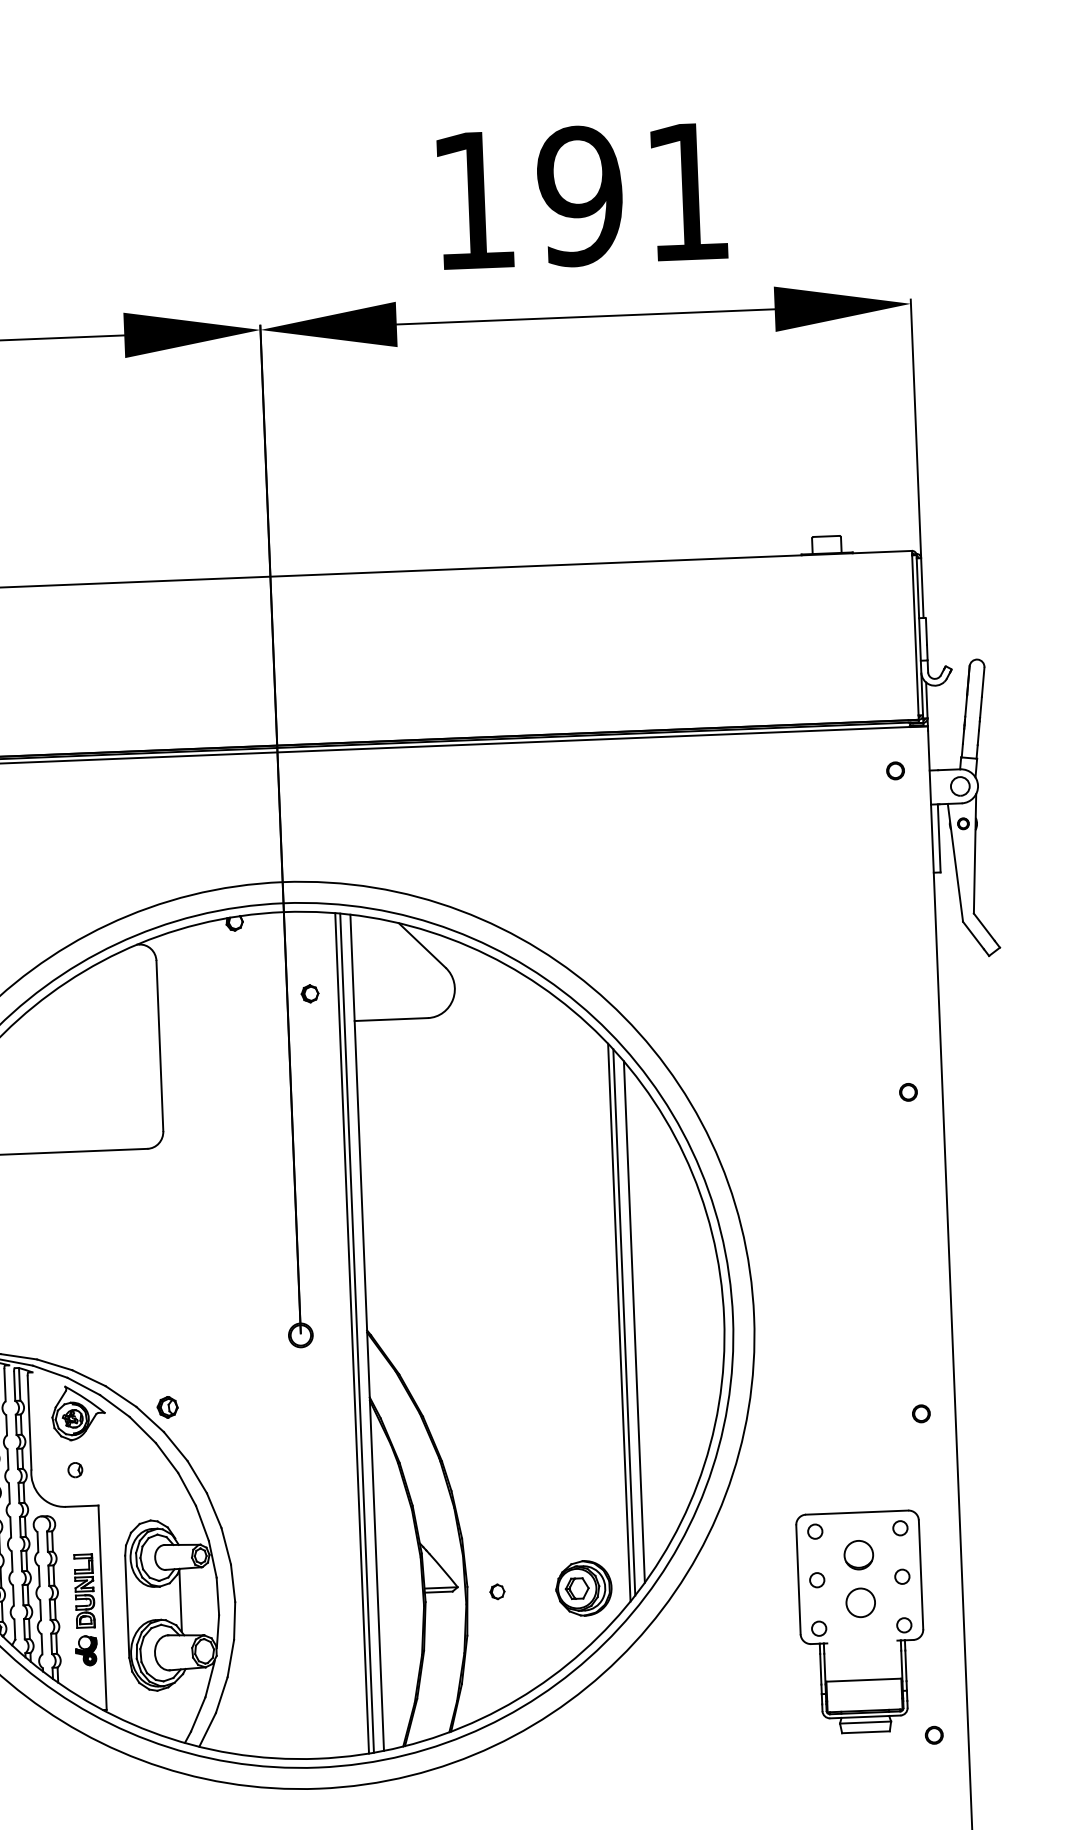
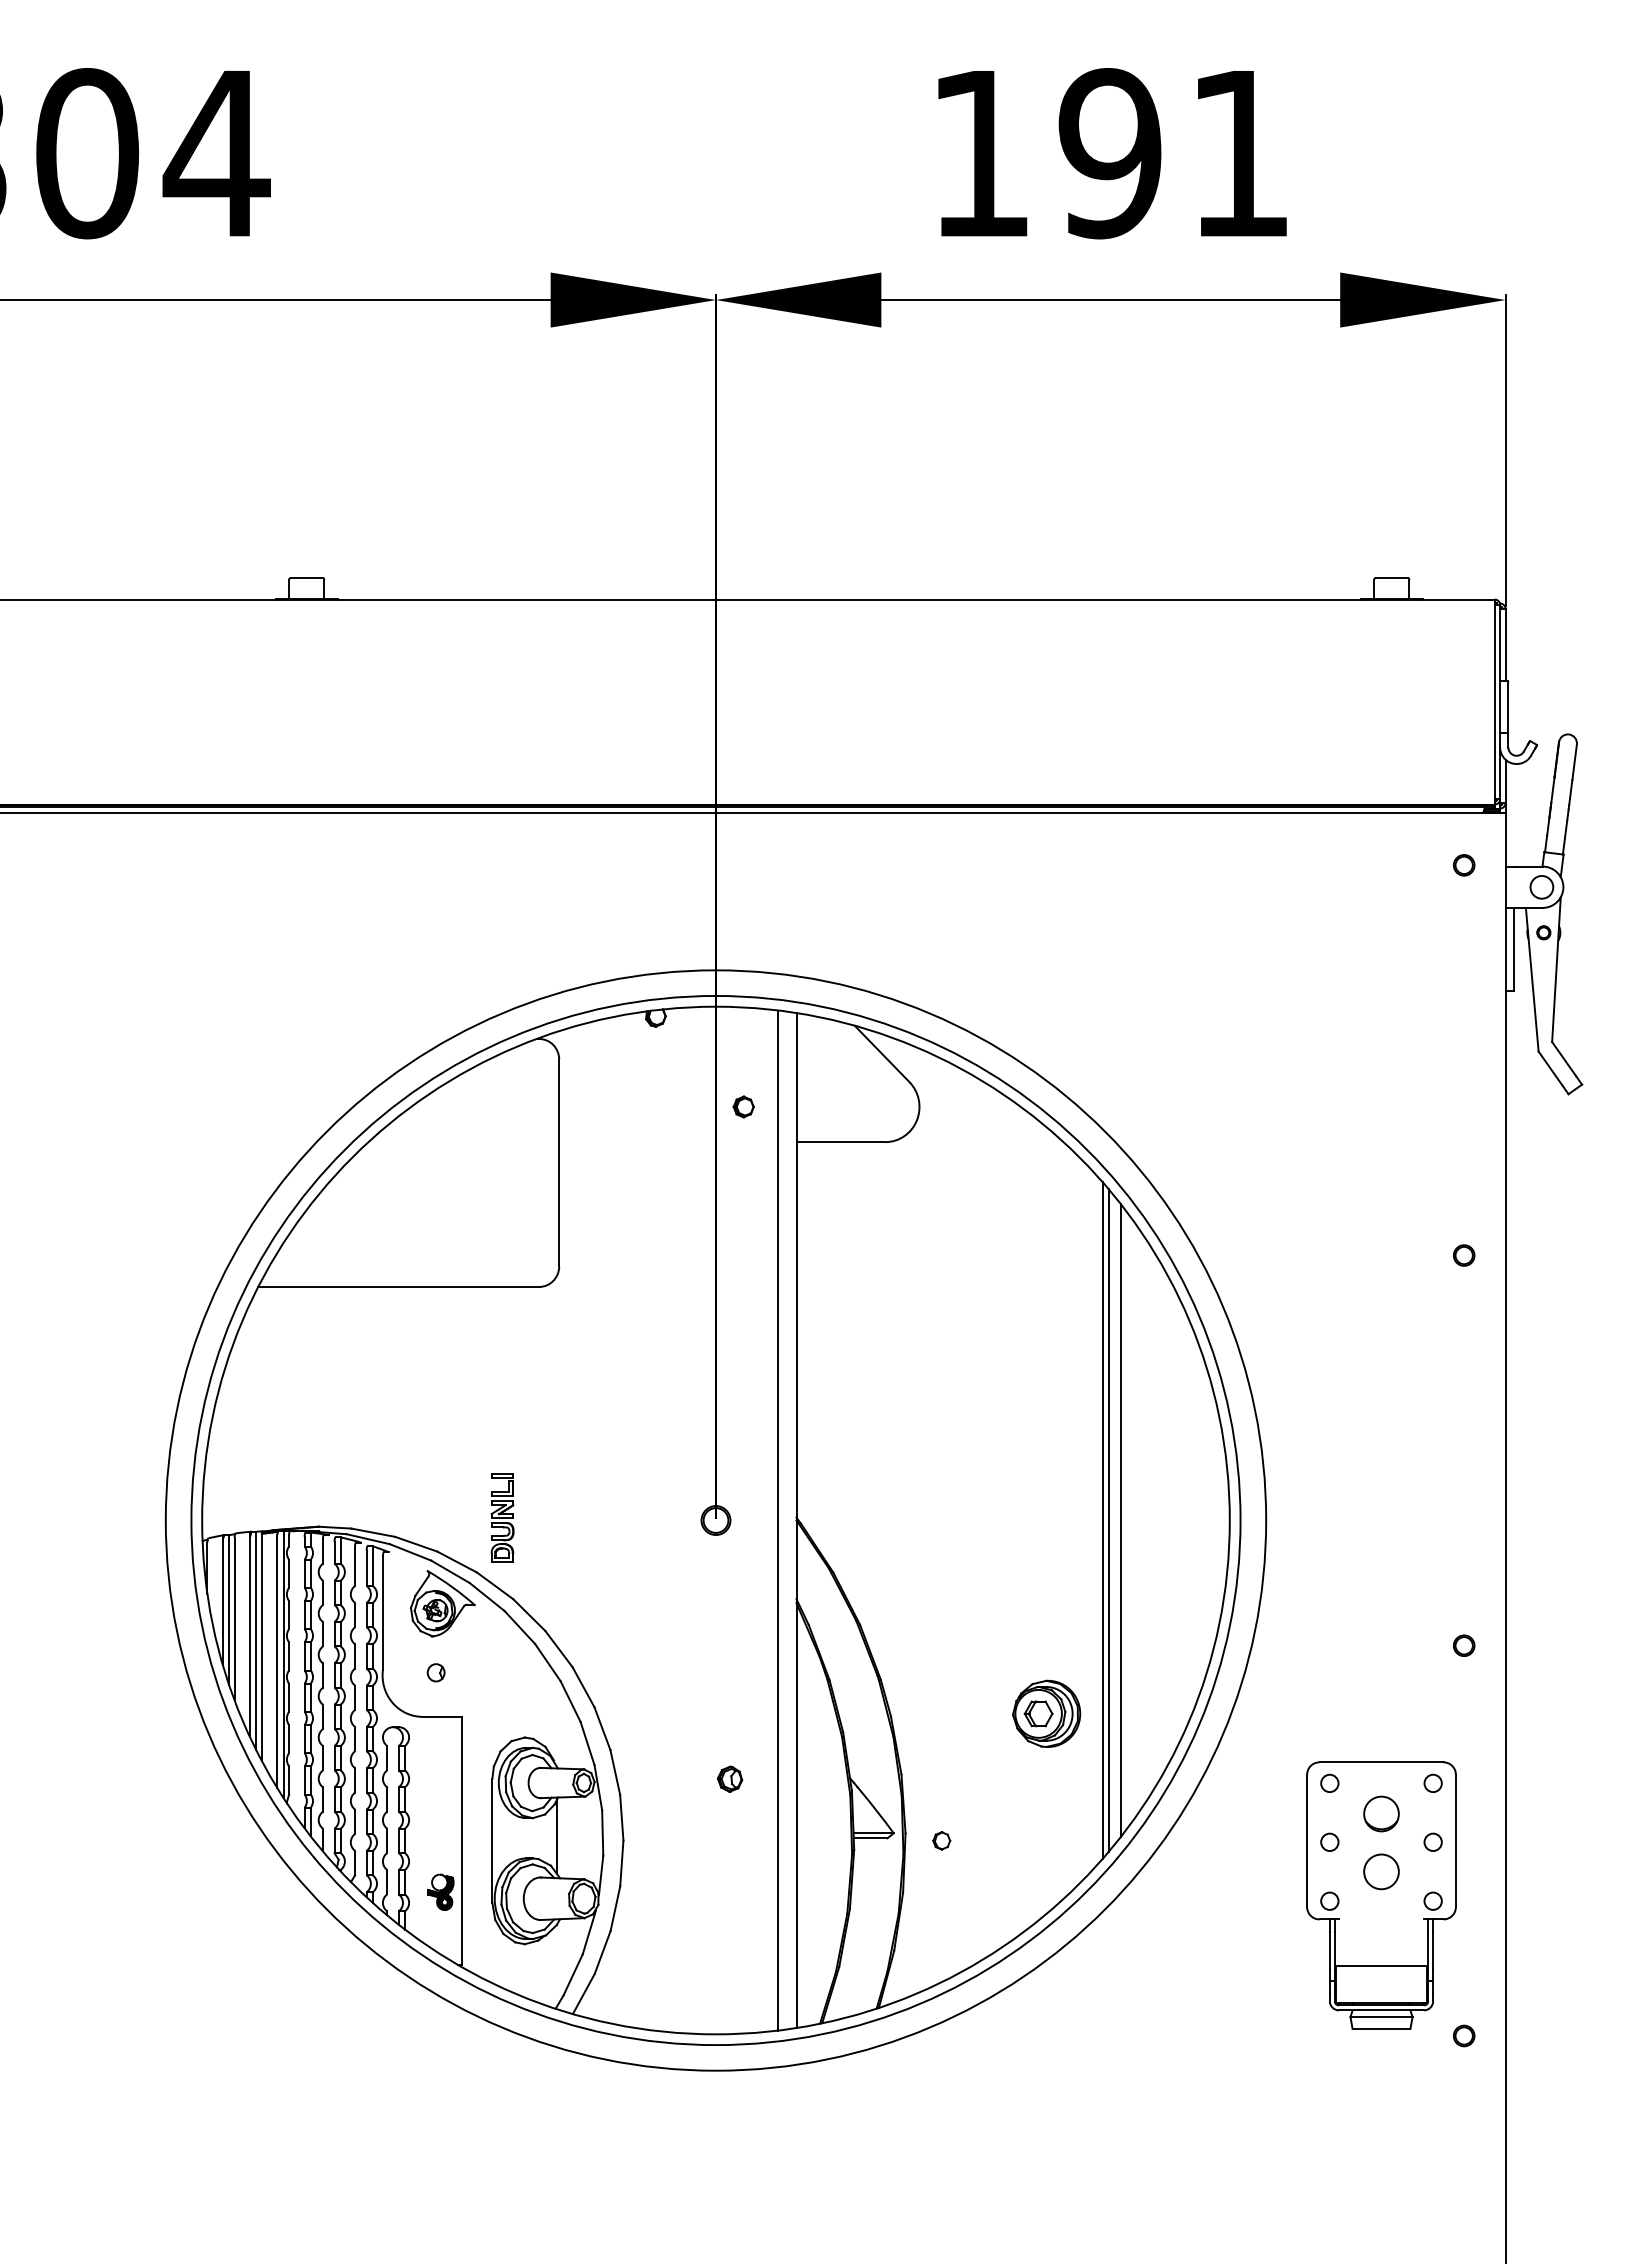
line: (357, 1333) -> (784, 1520), removed
part: (168, 1406) -> (730, 1778), moved
part: (583, 1588) -> (1046, 1713), moved
part: (84, 1590) -> (502, 1517), moved

